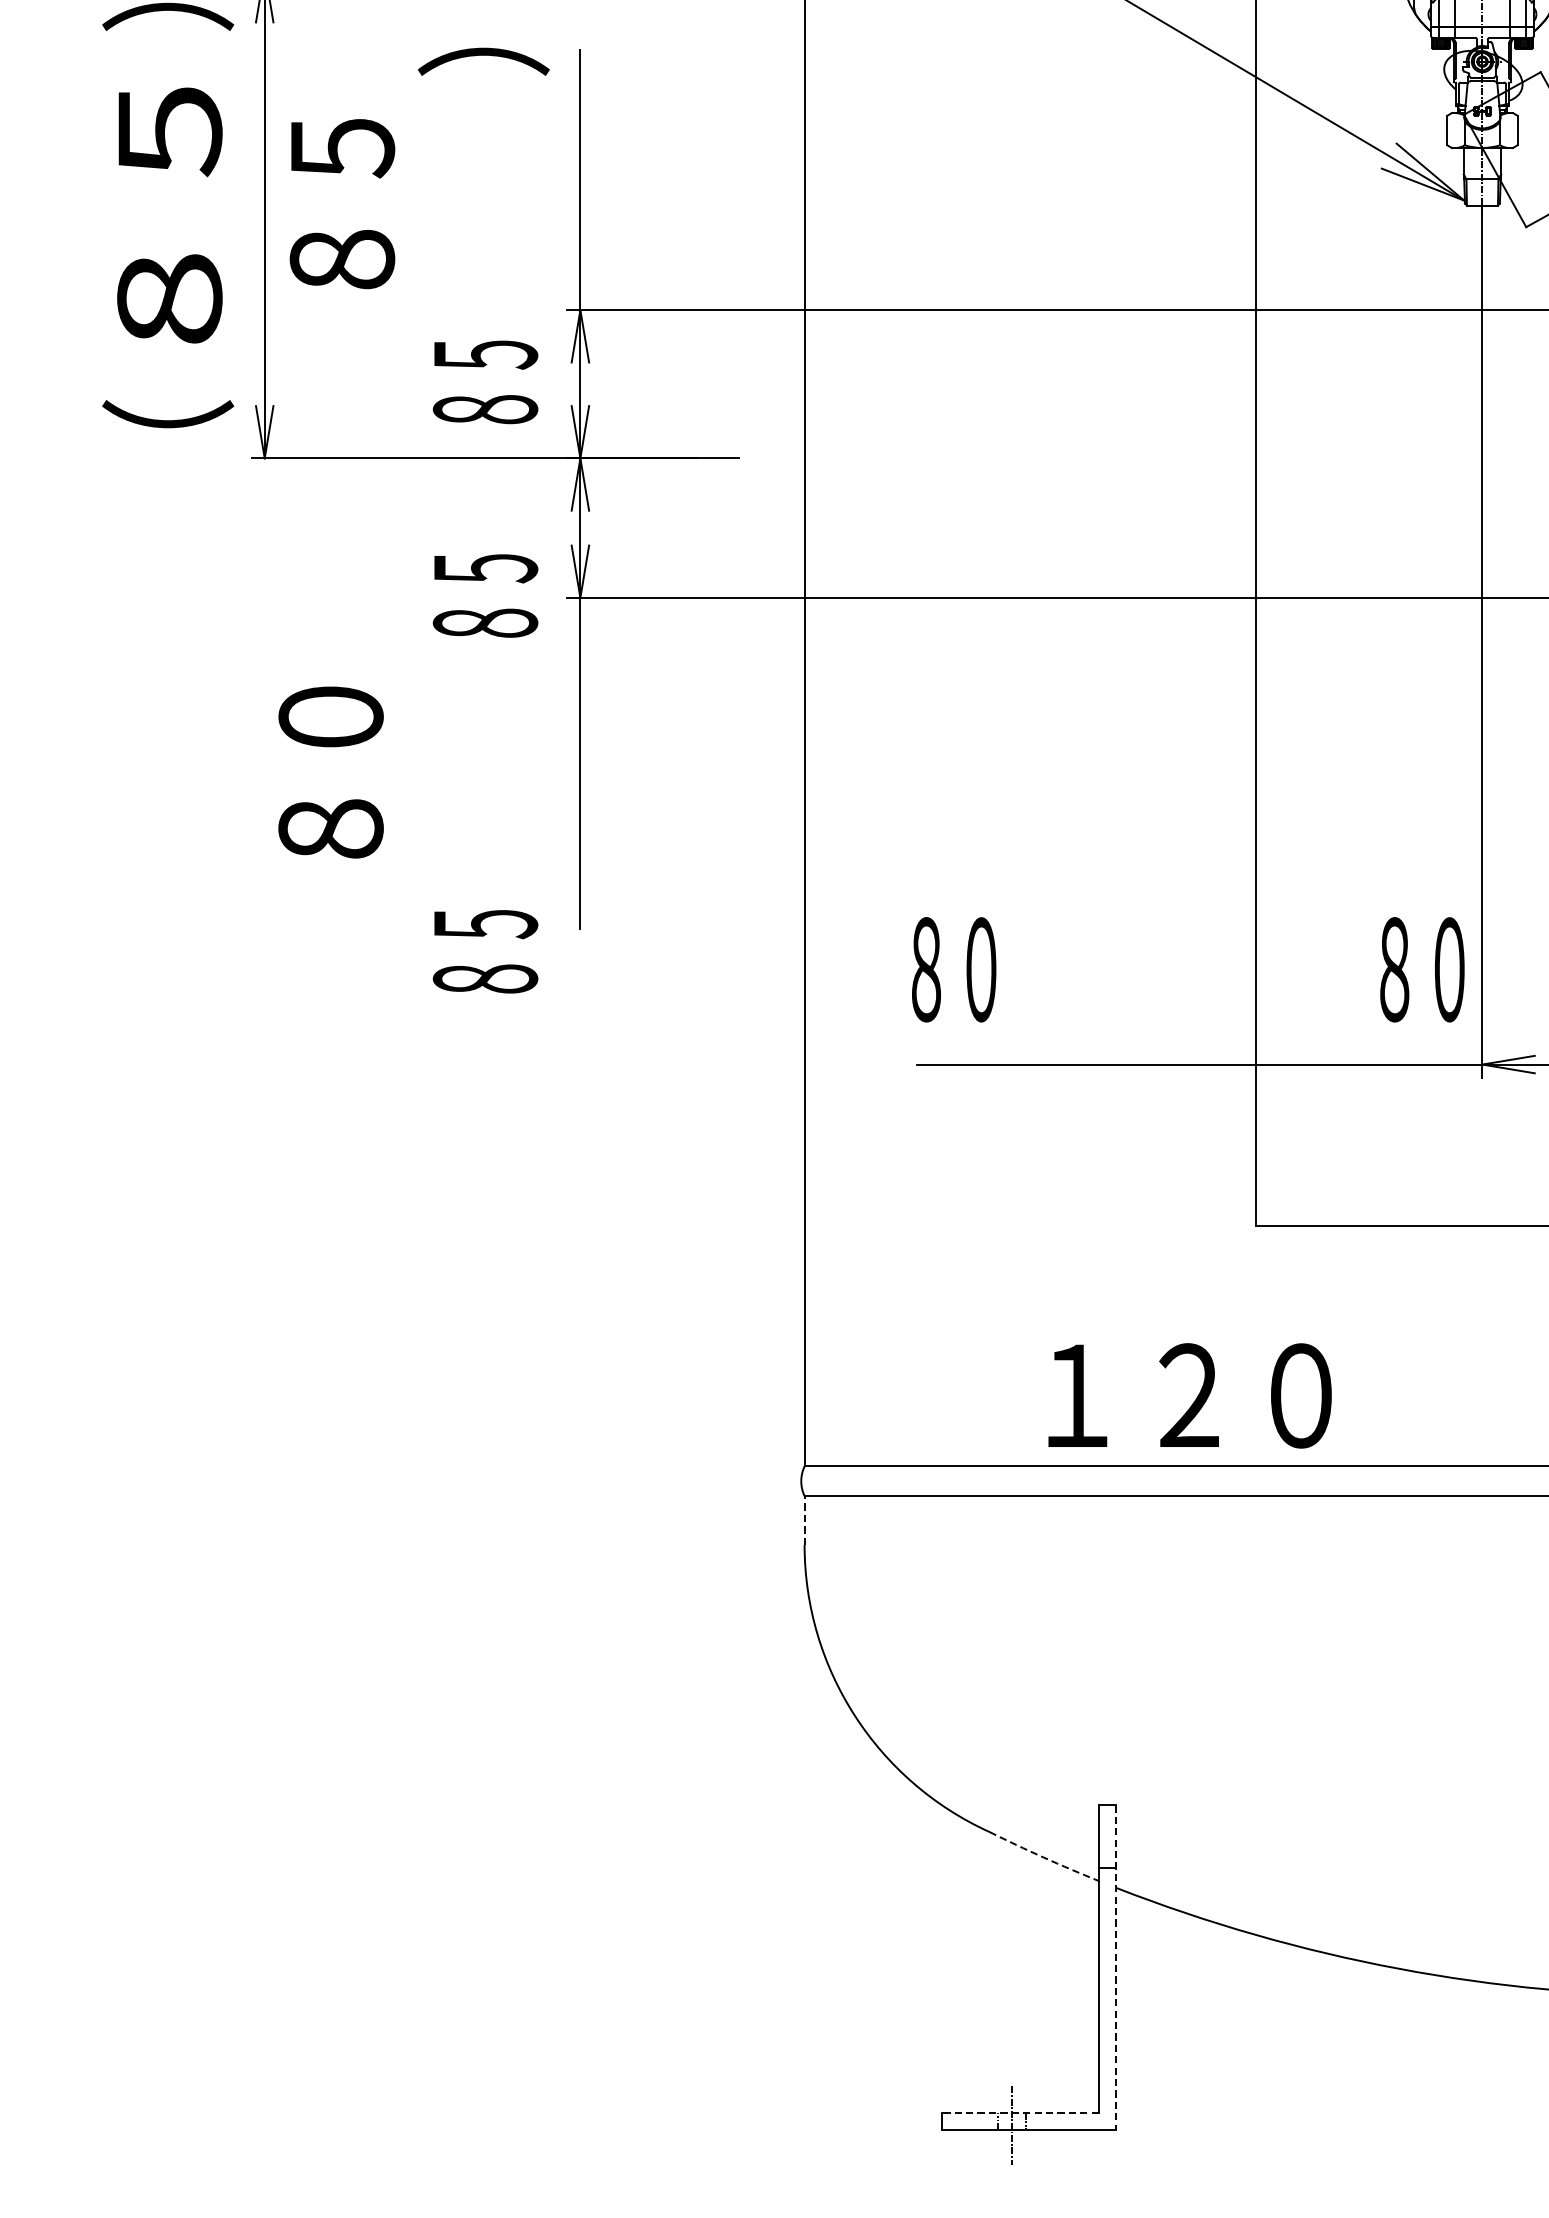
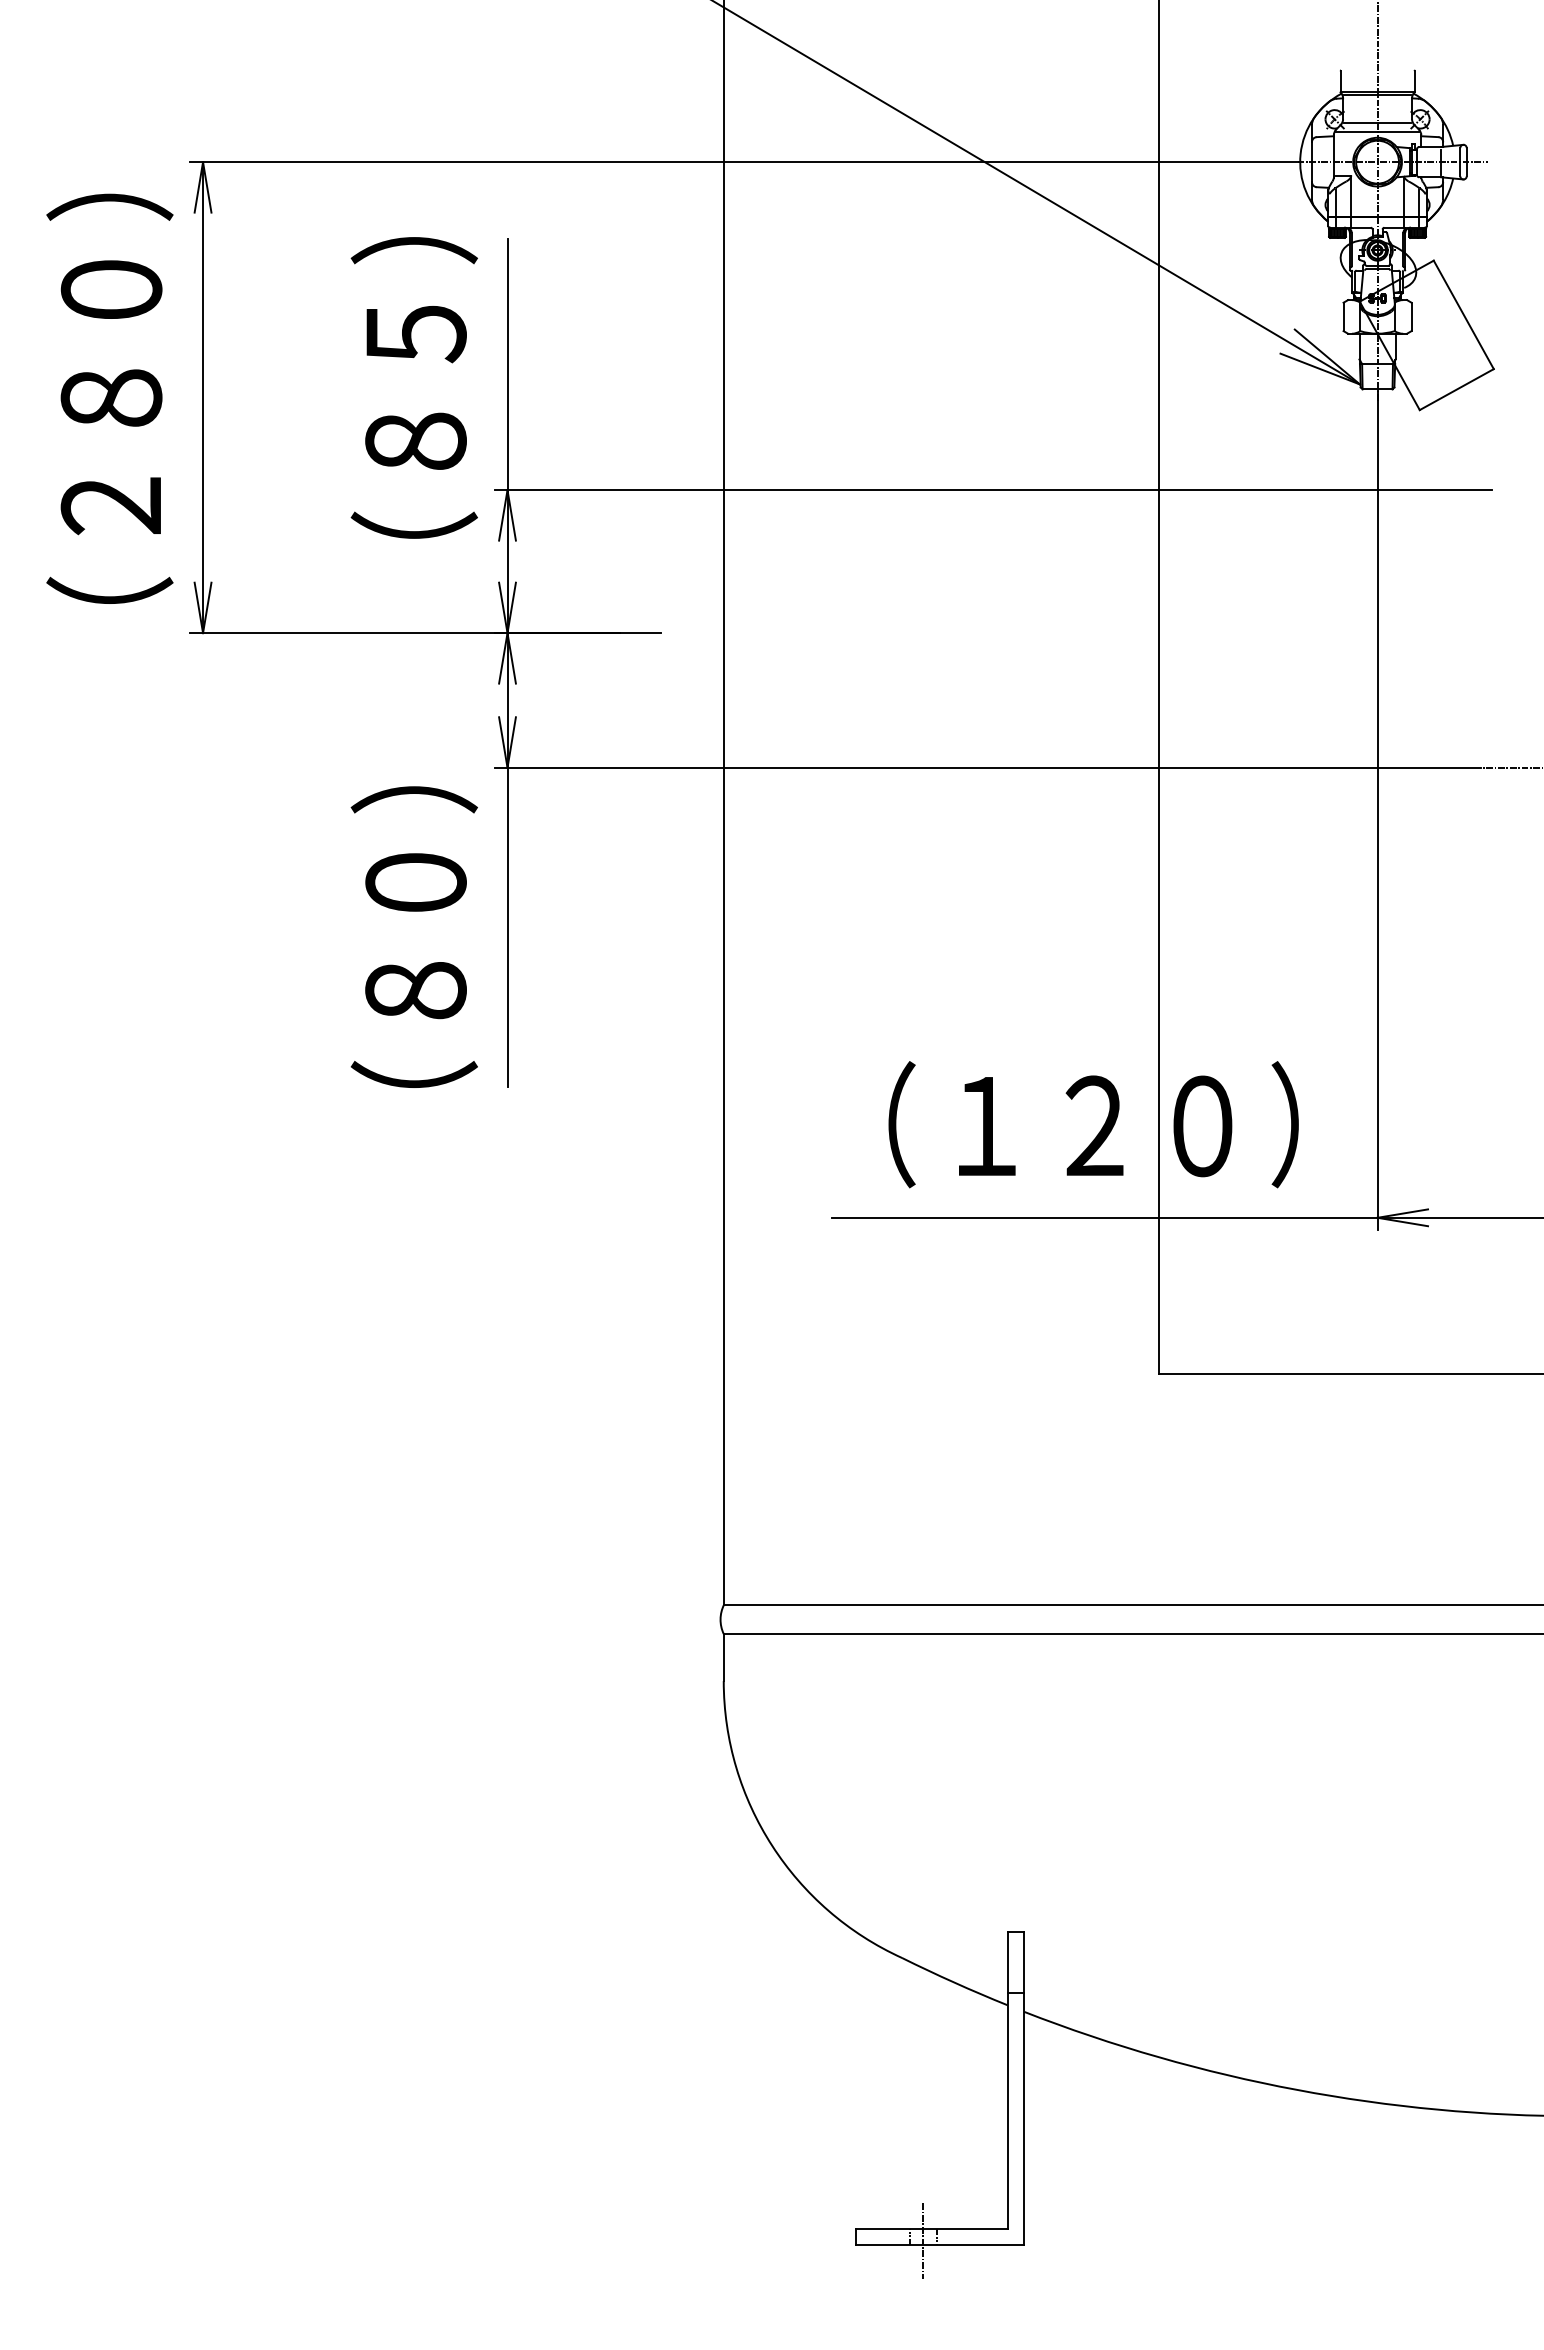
text: (341, 203) -> (415, 387), moved
text: (169, 214) -> (111, 397), ８５ -> ２８０
text: (482, 377) -> (413, 555), ８５ -> （
text: (482, 599) -> (413, 769), ８５ -> ）
text: (330, 772) -> (415, 936), moved
text: (482, 947) -> (413, 1104), ８５ -> （
text: (957, 967) -> (871, 1124), ８０ -> （
text: (1418, 967) -> (1315, 1124), ８０ -> ）
text: (1190, 1396) -> (1095, 1126), moved
line: (804, 1520) -> (723, 1657), dashed -> solid
arc: (1043, 1857) -> (954, 1982), dashed -> solid
line: (1116, 1967) -> (1024, 2088), dashed -> solid
line: (1019, 2112) -> (931, 2228), dashed -> solid

